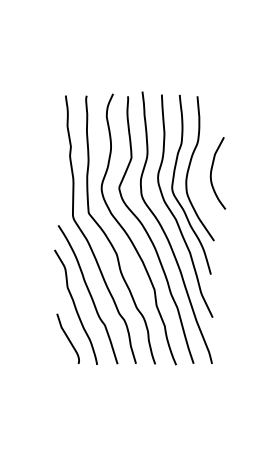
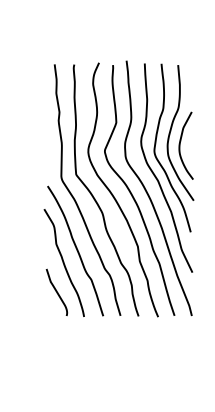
curve: (212, 171) -> (180, 144), moved

